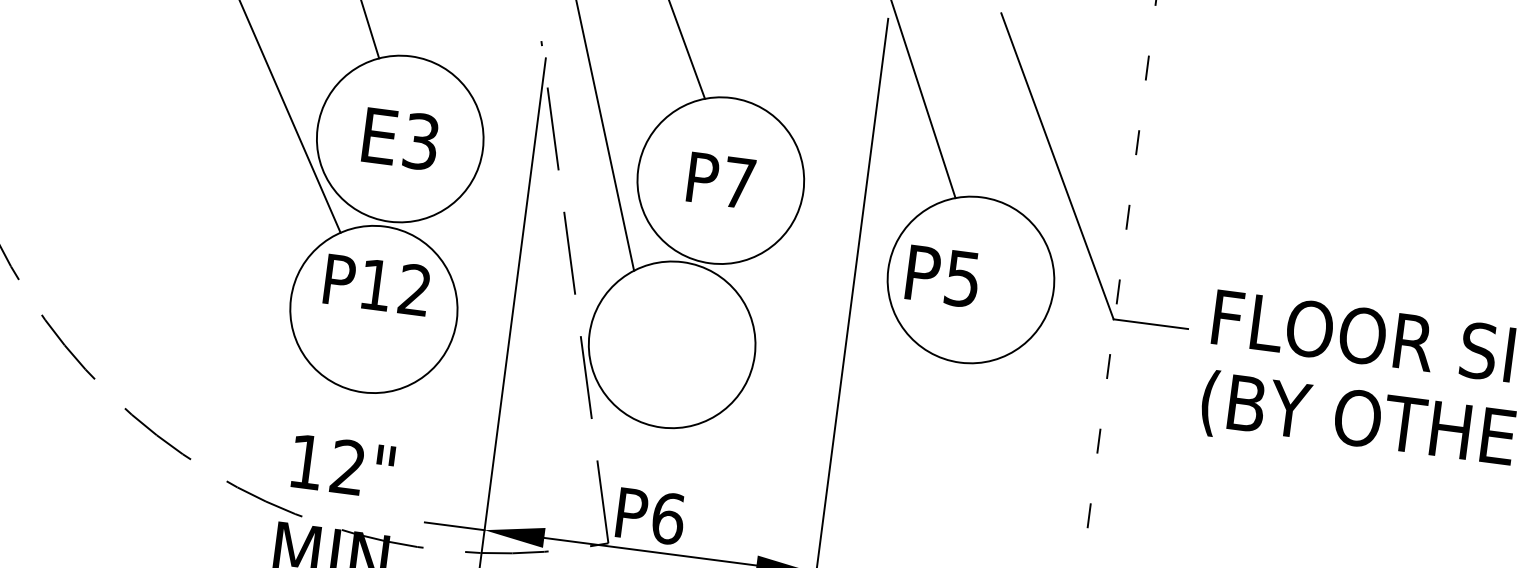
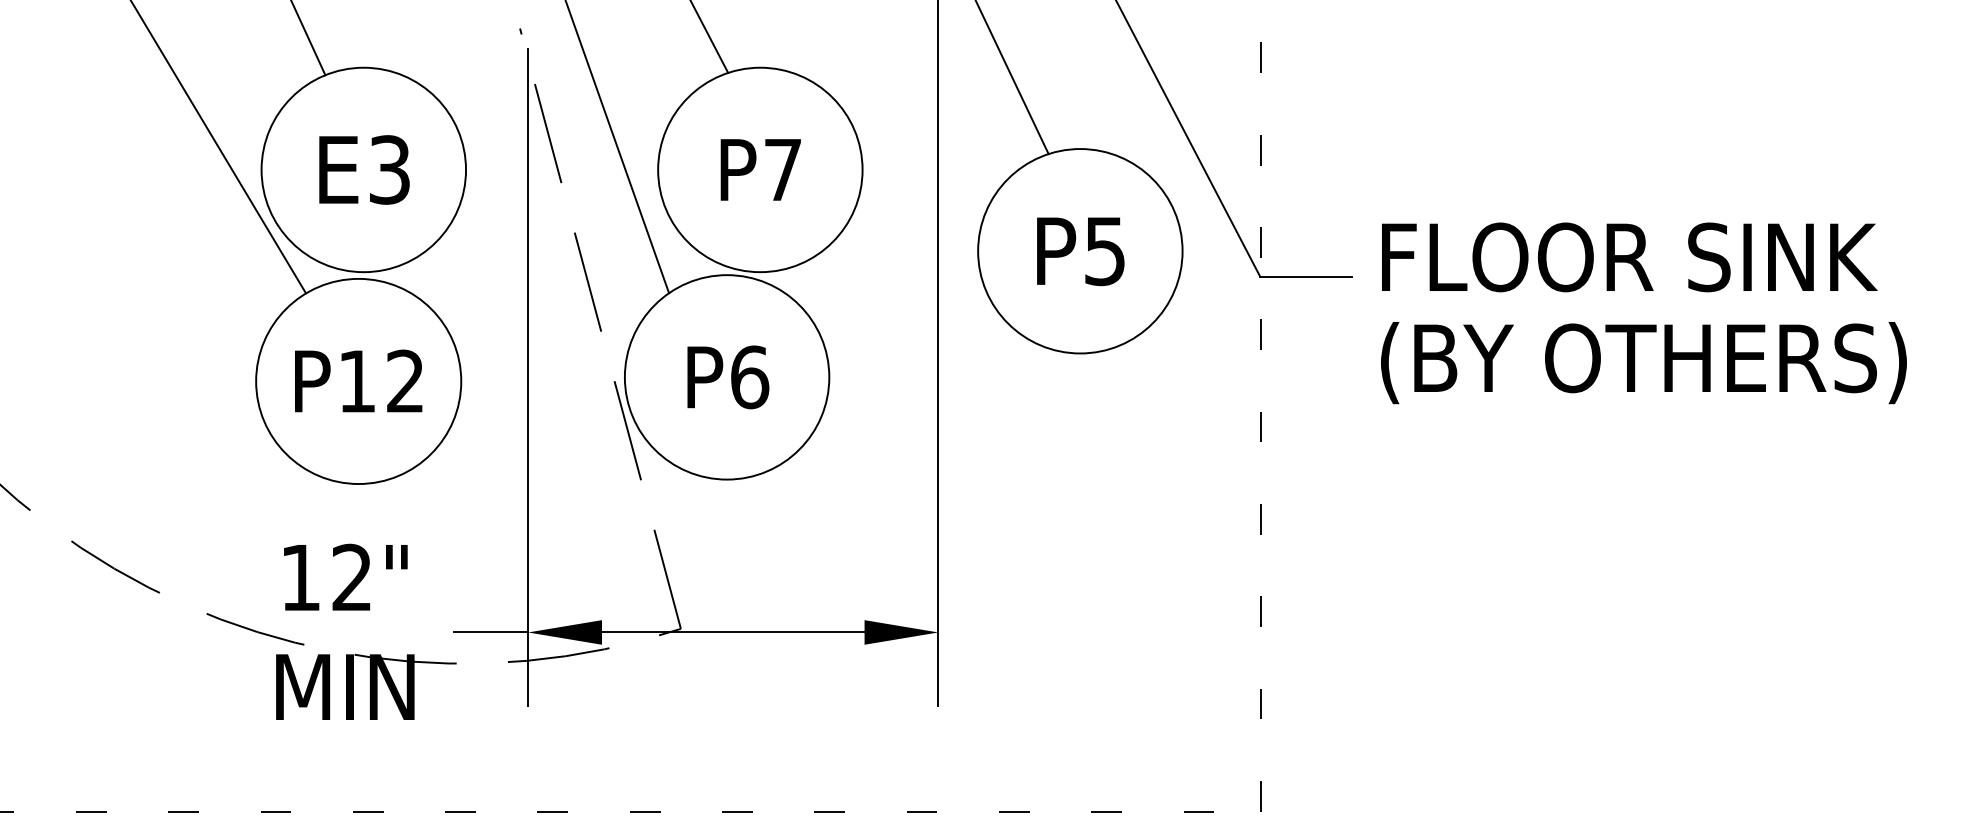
text: (942, 276) -> (1080, 251), moved
text: (377, 284) -> (358, 380), moved
text: (651, 516) -> (728, 377), moved

